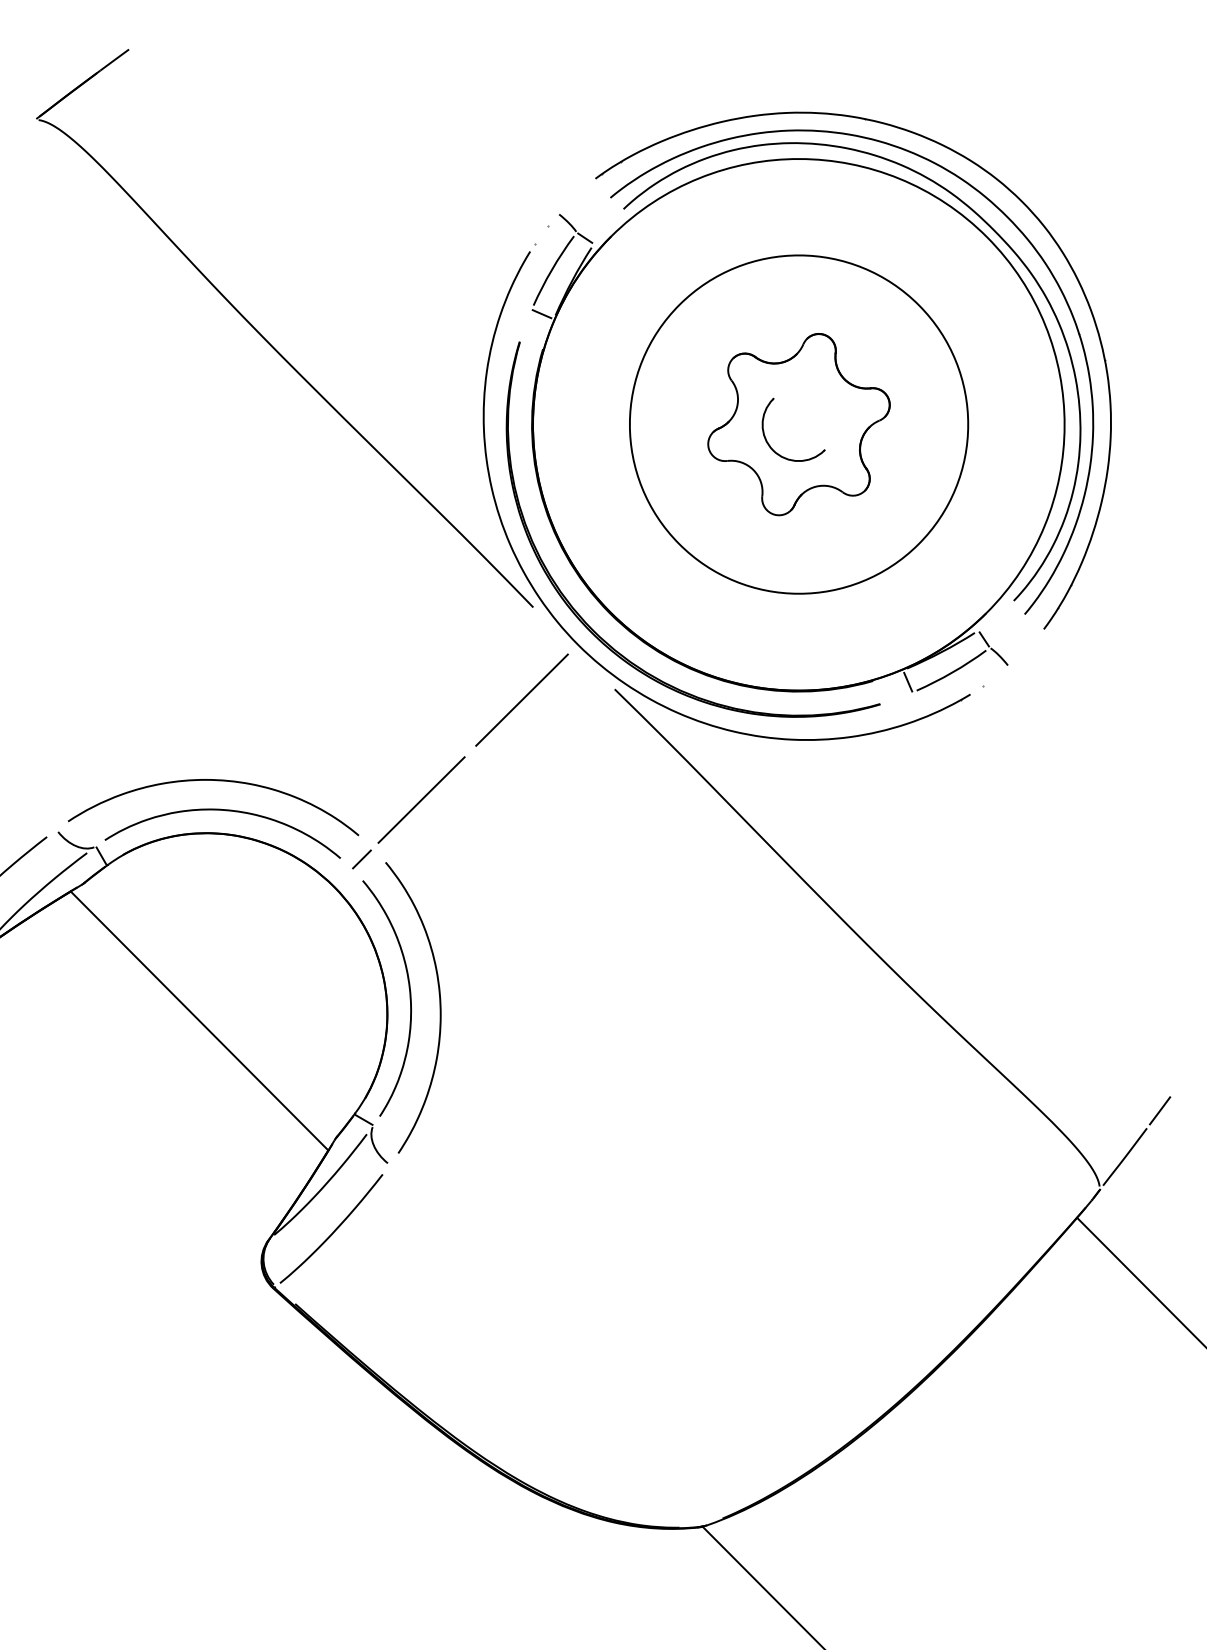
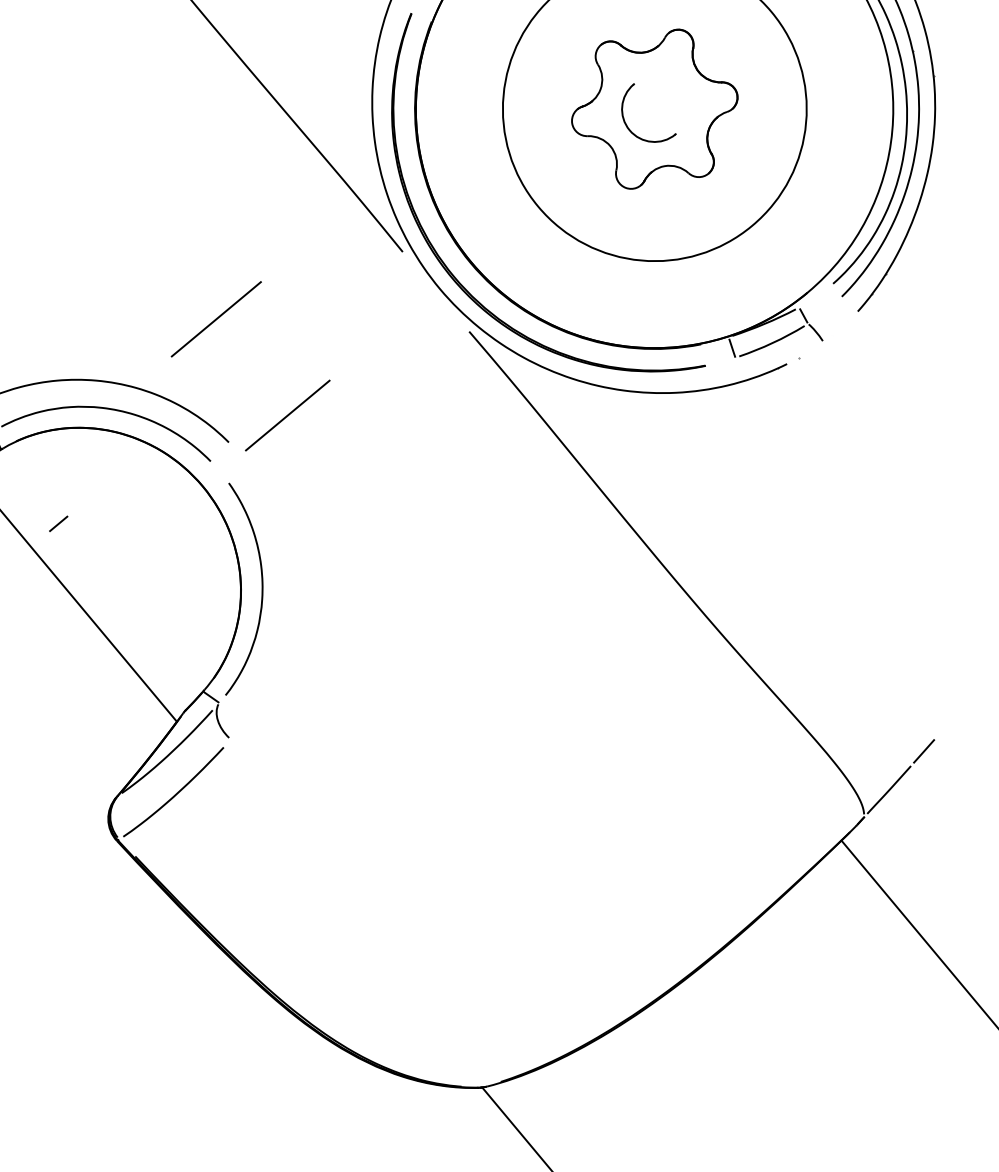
line: (521, 699) -> (215, 318), moved
line: (361, 859) -> (58, 523), moved
curve: (439, 1007) -> (287, 602), removed

